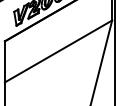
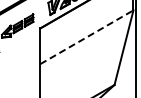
line: (58, 51) -> (86, 37), solid -> dashed

